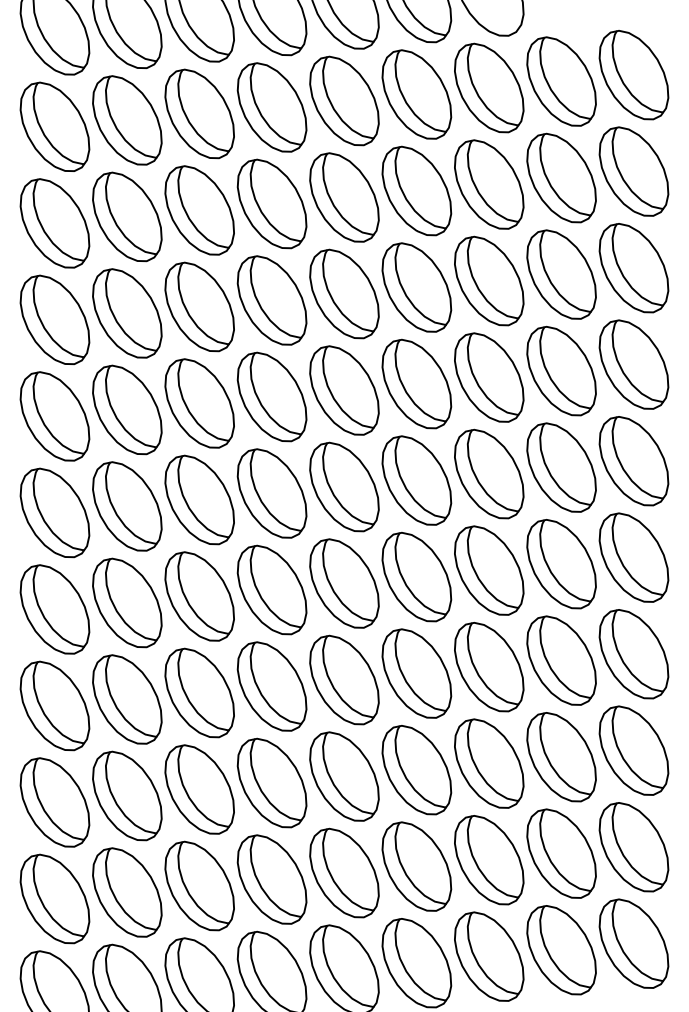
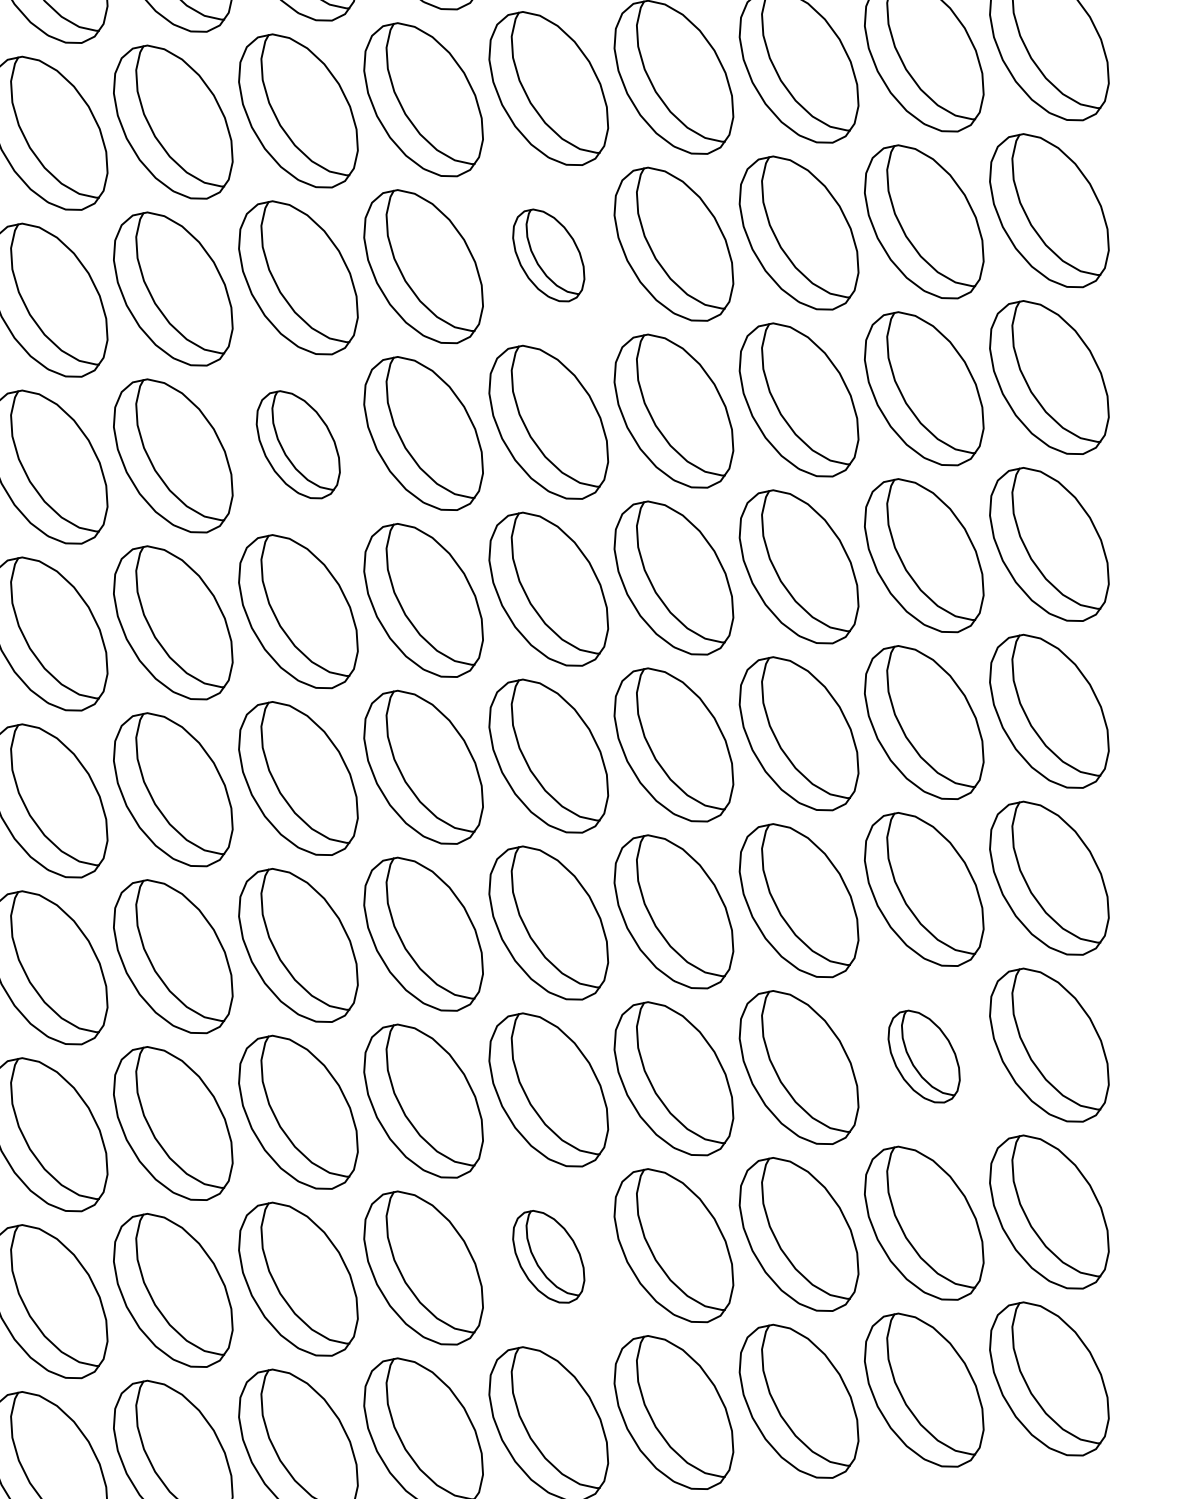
part: (344, 293) -> (548, 254), size x0.6
part: (199, 403) -> (298, 444), size x0.7
part: (561, 757) -> (924, 1056), size x0.6
part: (344, 872) -> (548, 1255), size x0.6

